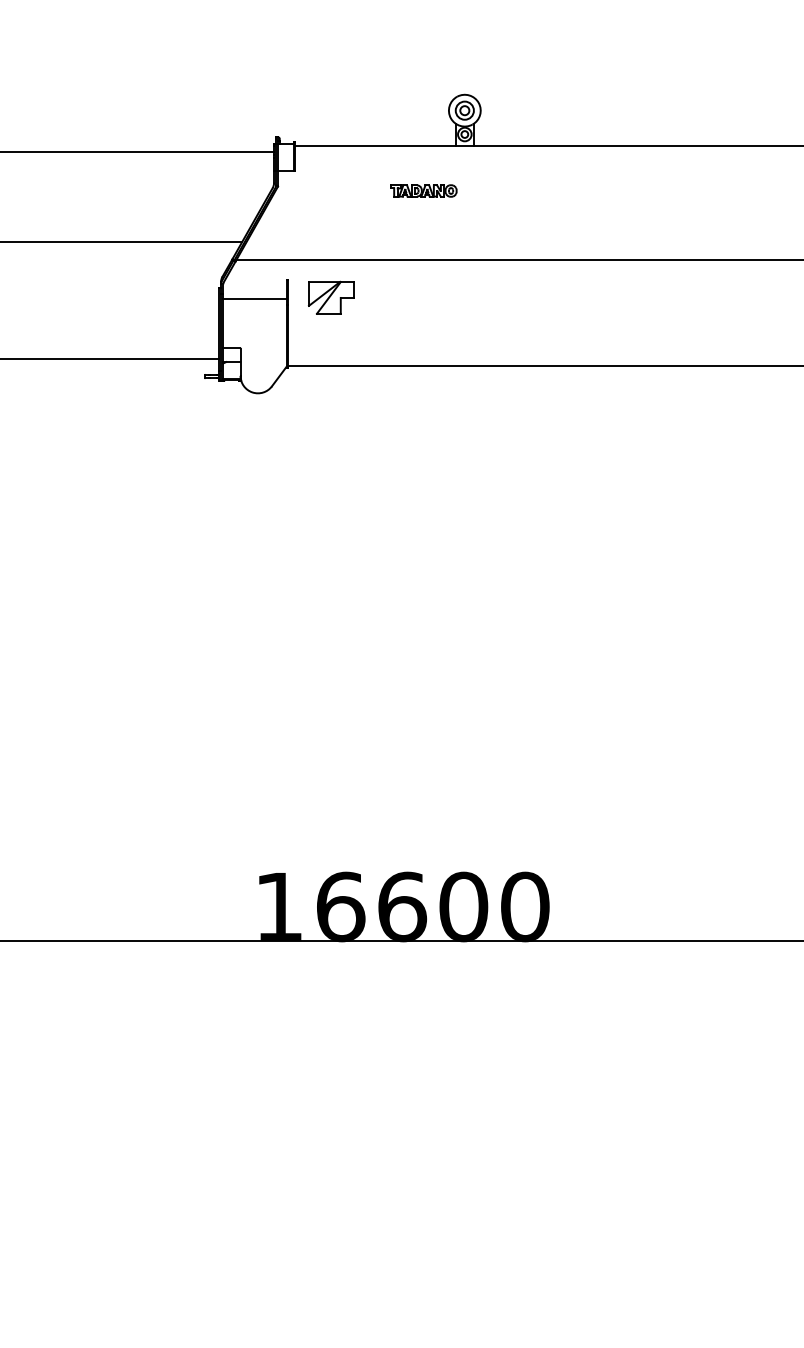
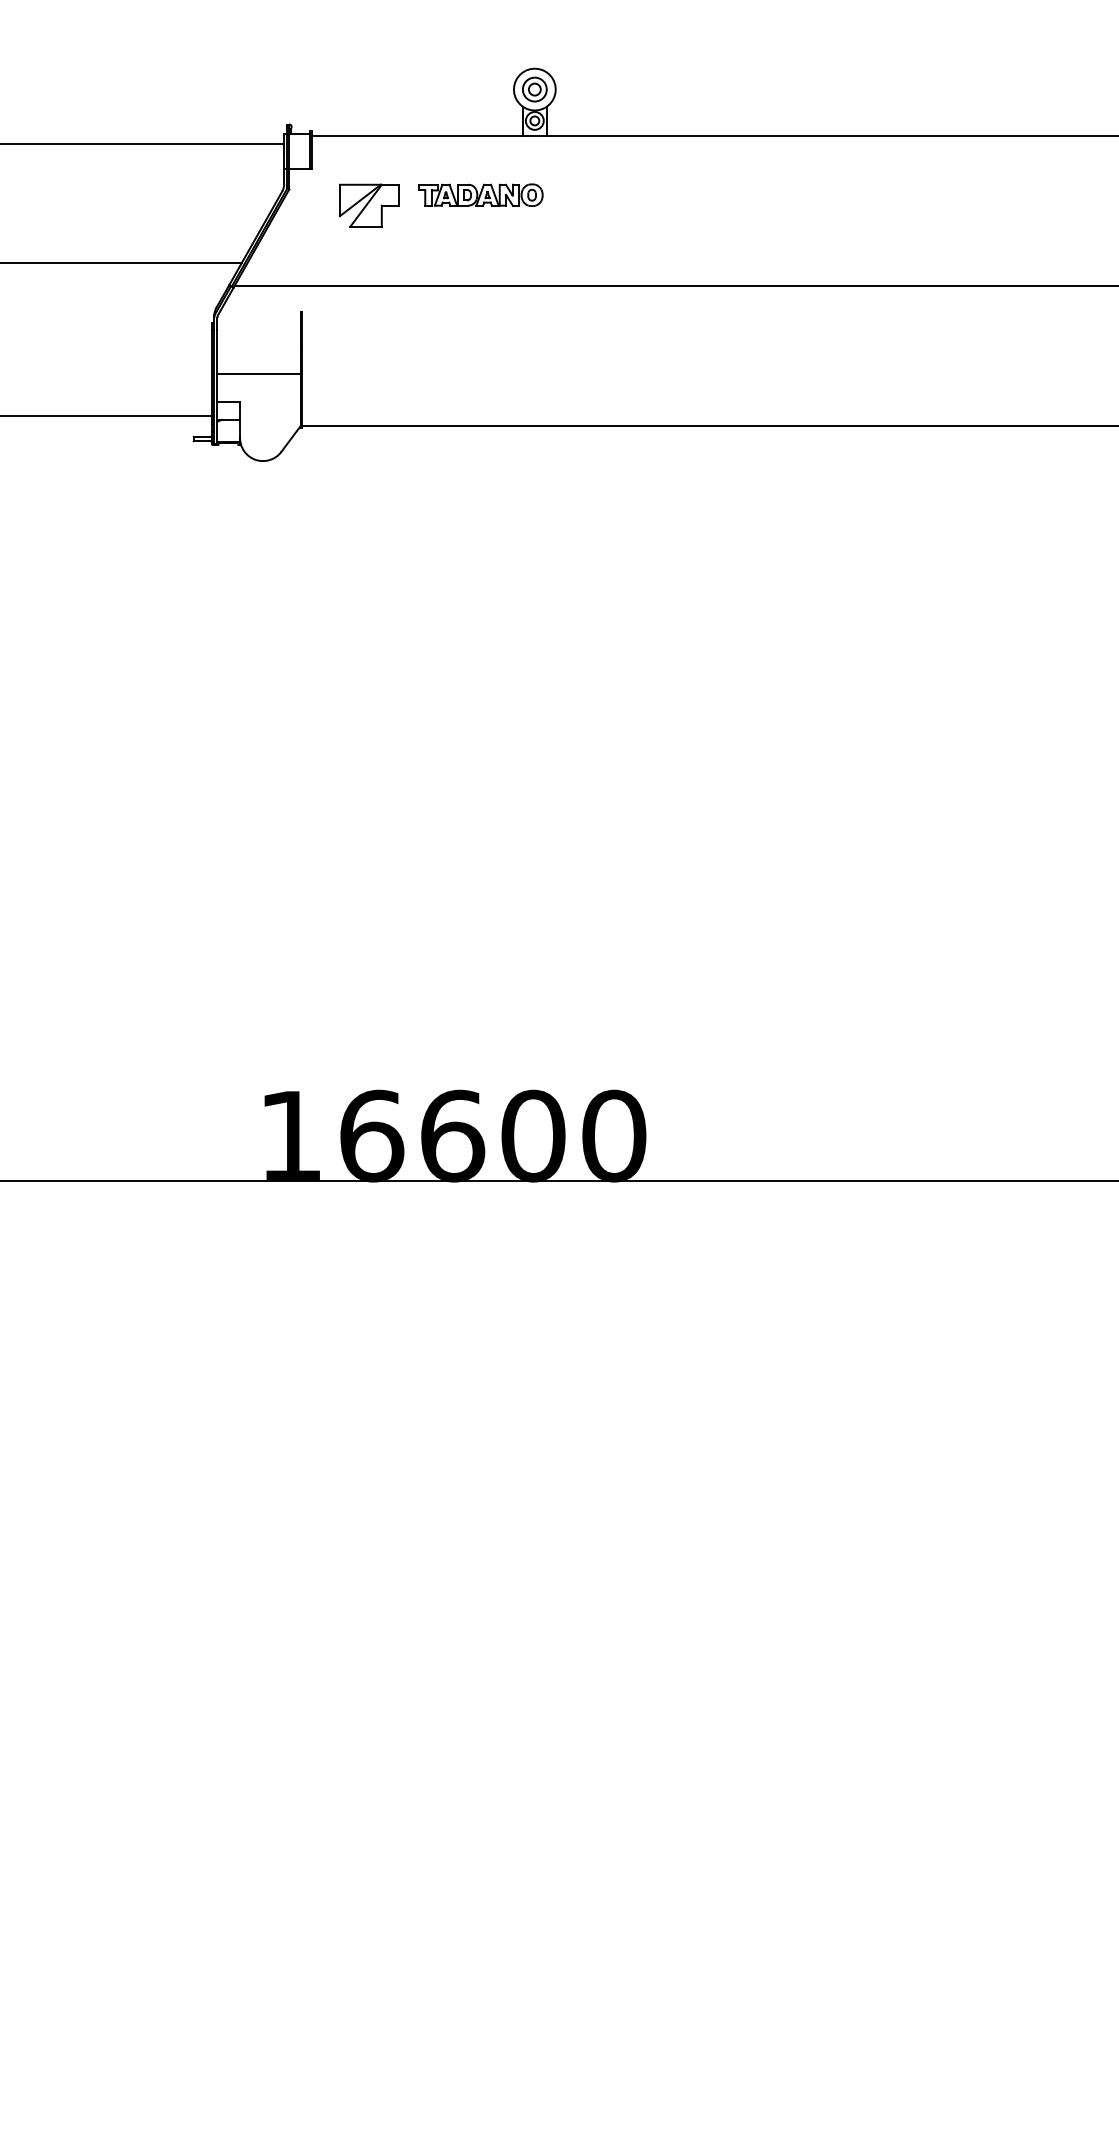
part: (423, 190) -> (480, 194), size x1.43
part: (331, 297) -> (369, 205), moved
line: (254, 299) -> (258, 374), moved

